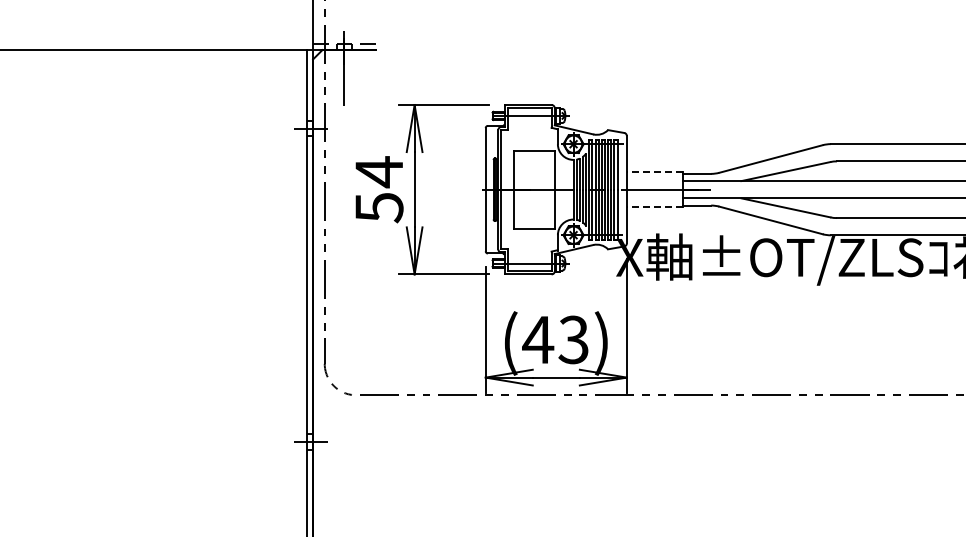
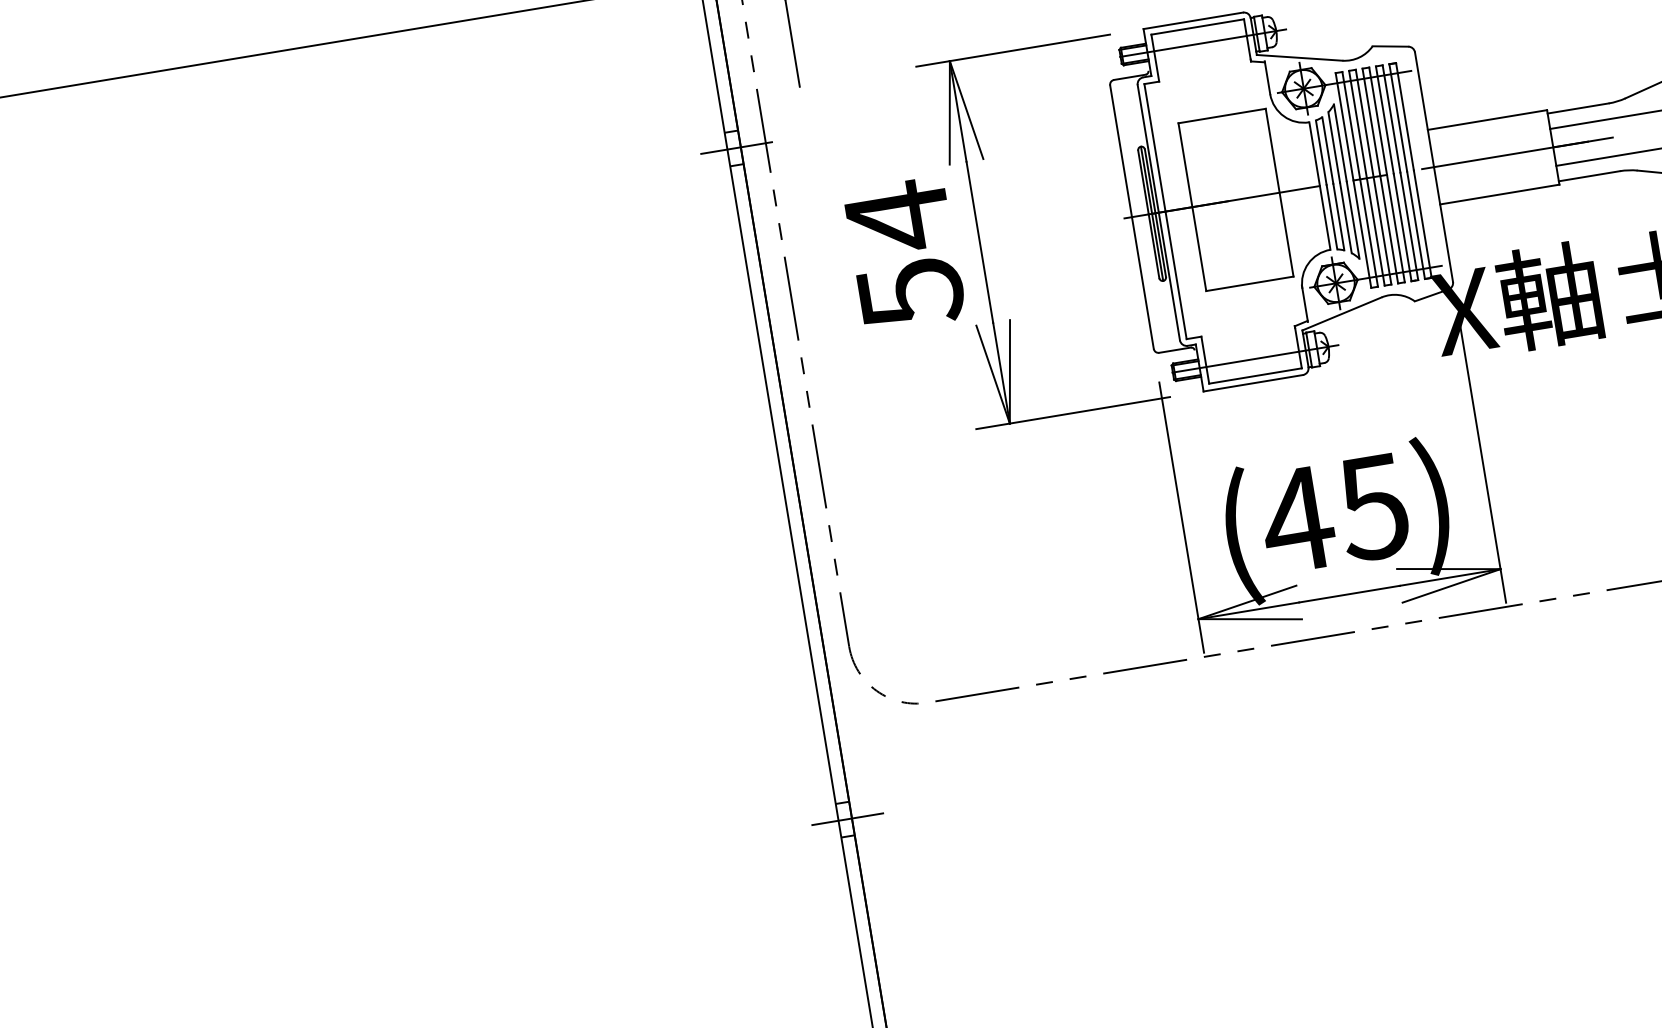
line: (654, 172) -> (1486, 120), dashed -> solid
line: (654, 207) -> (1499, 195), dashed -> solid
text: (573, 339) -> (1372, 506), (43) -> (45)

